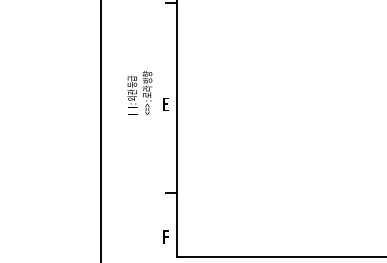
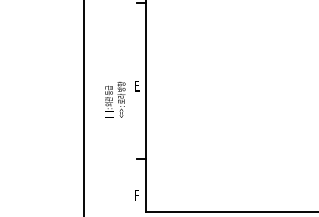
text: (140, 92) -> (115, 99), moved

